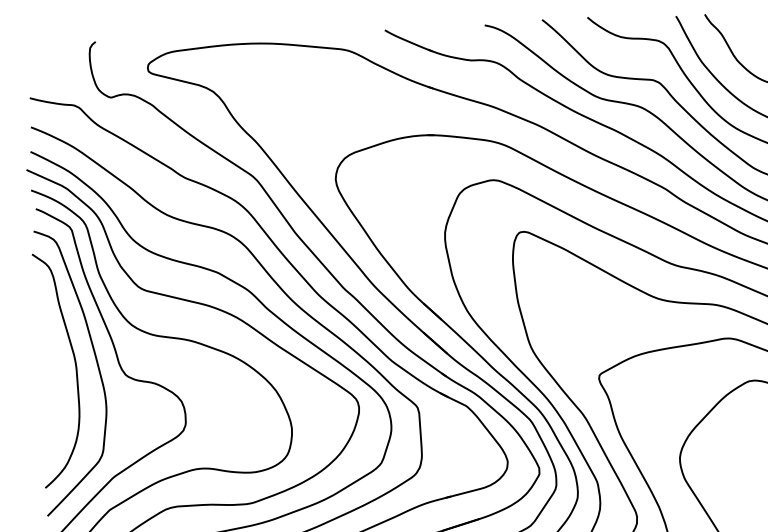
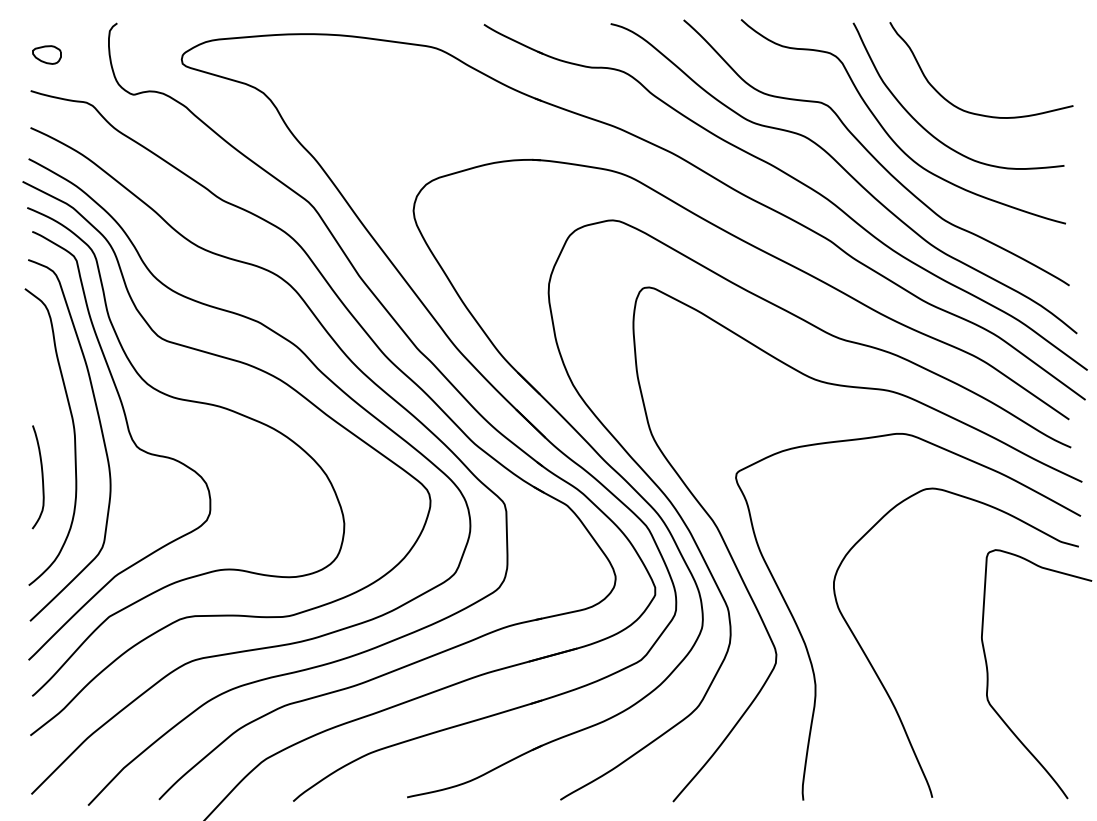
part: (40, 68) -> (46, 54), added
curve: (51, 402) -> (41, 477), added

